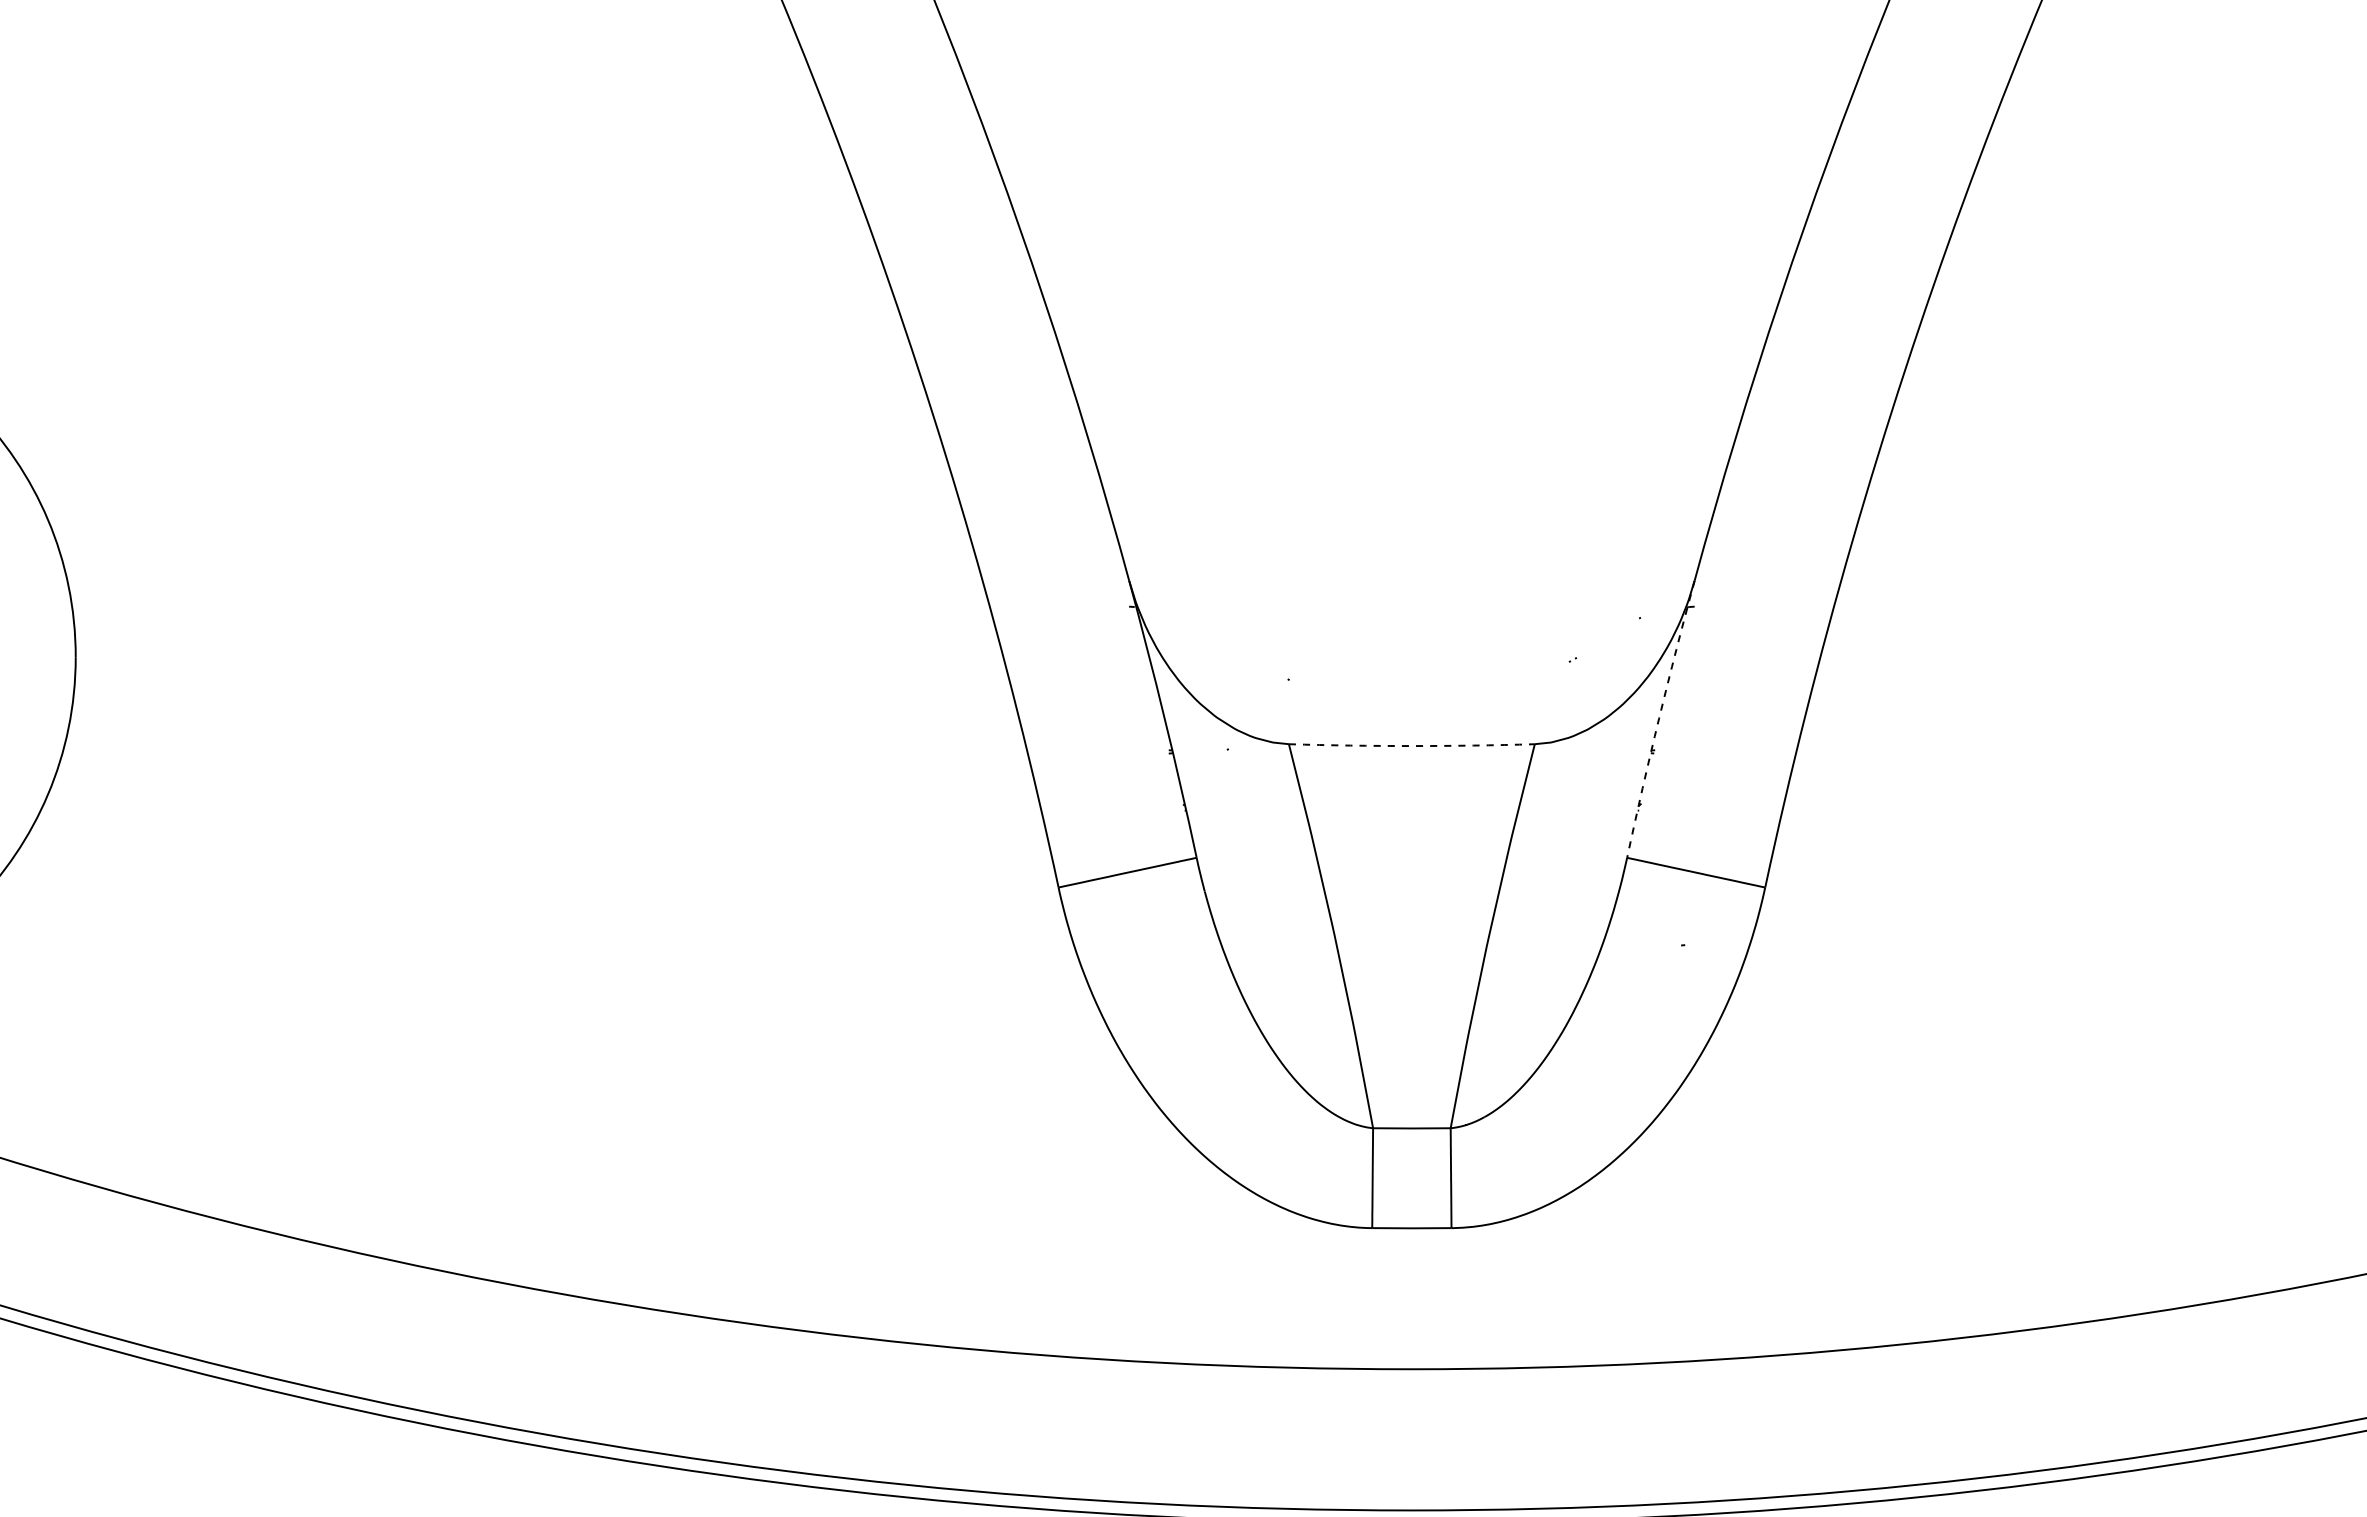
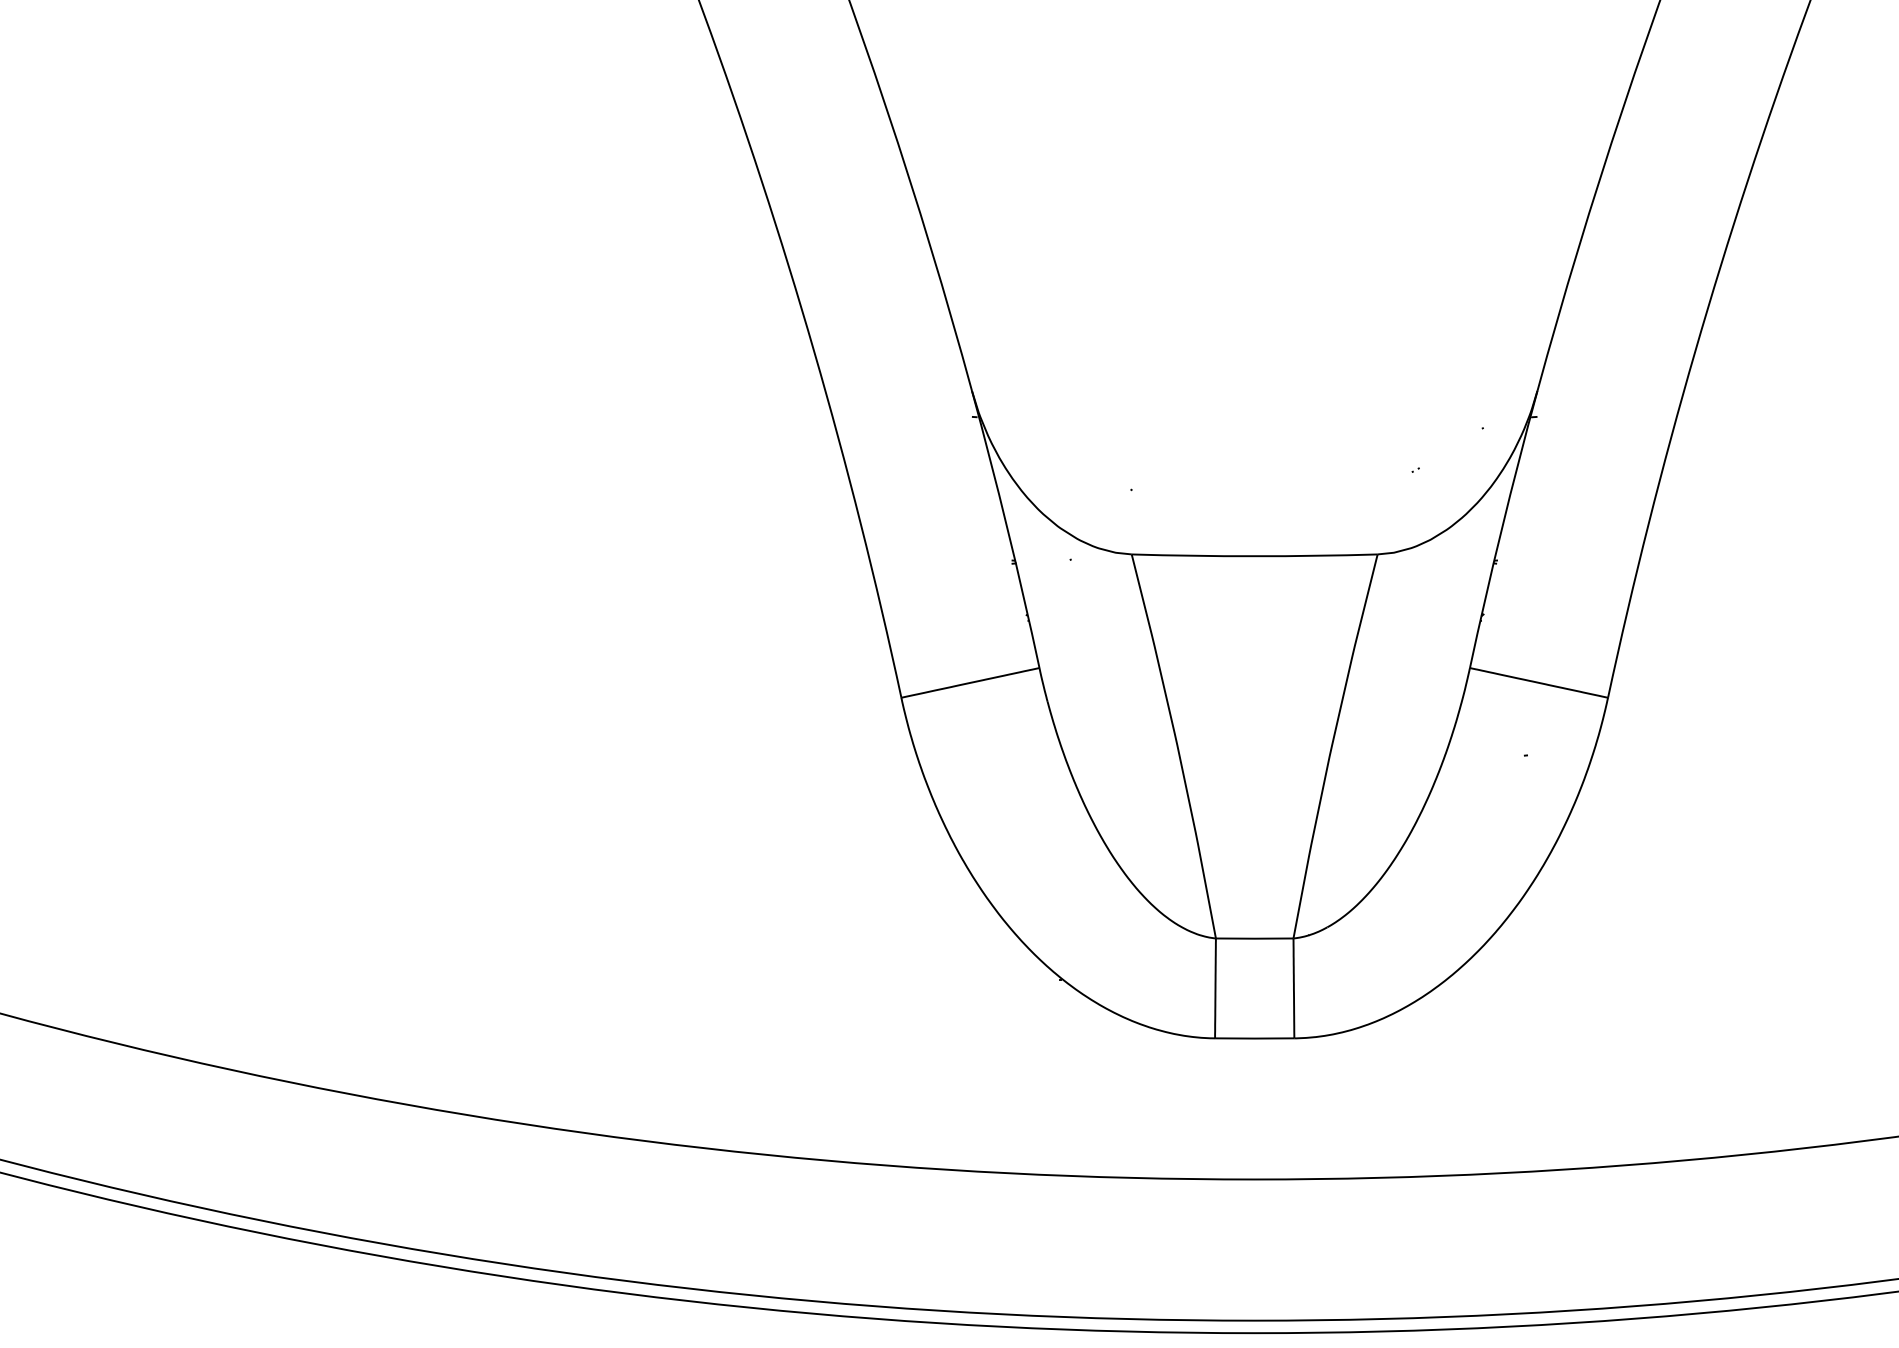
arc: (1659, 718) -> (1502, 528), dashed -> solid
arc: (1411, 746) -> (1254, 556), dashed -> solid

